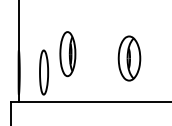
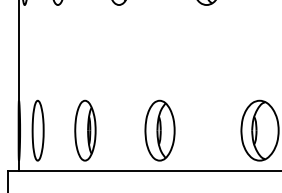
part: (67, 53) -> (85, 130), moved
part: (129, 58) -> (159, 130), moved
part: (43, 72) -> (37, 130), moved

